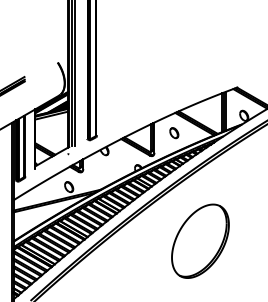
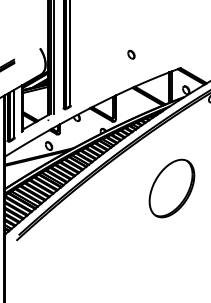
part: (174, 132) -> (131, 54), moved
part: (199, 241) -> (171, 188), moved

